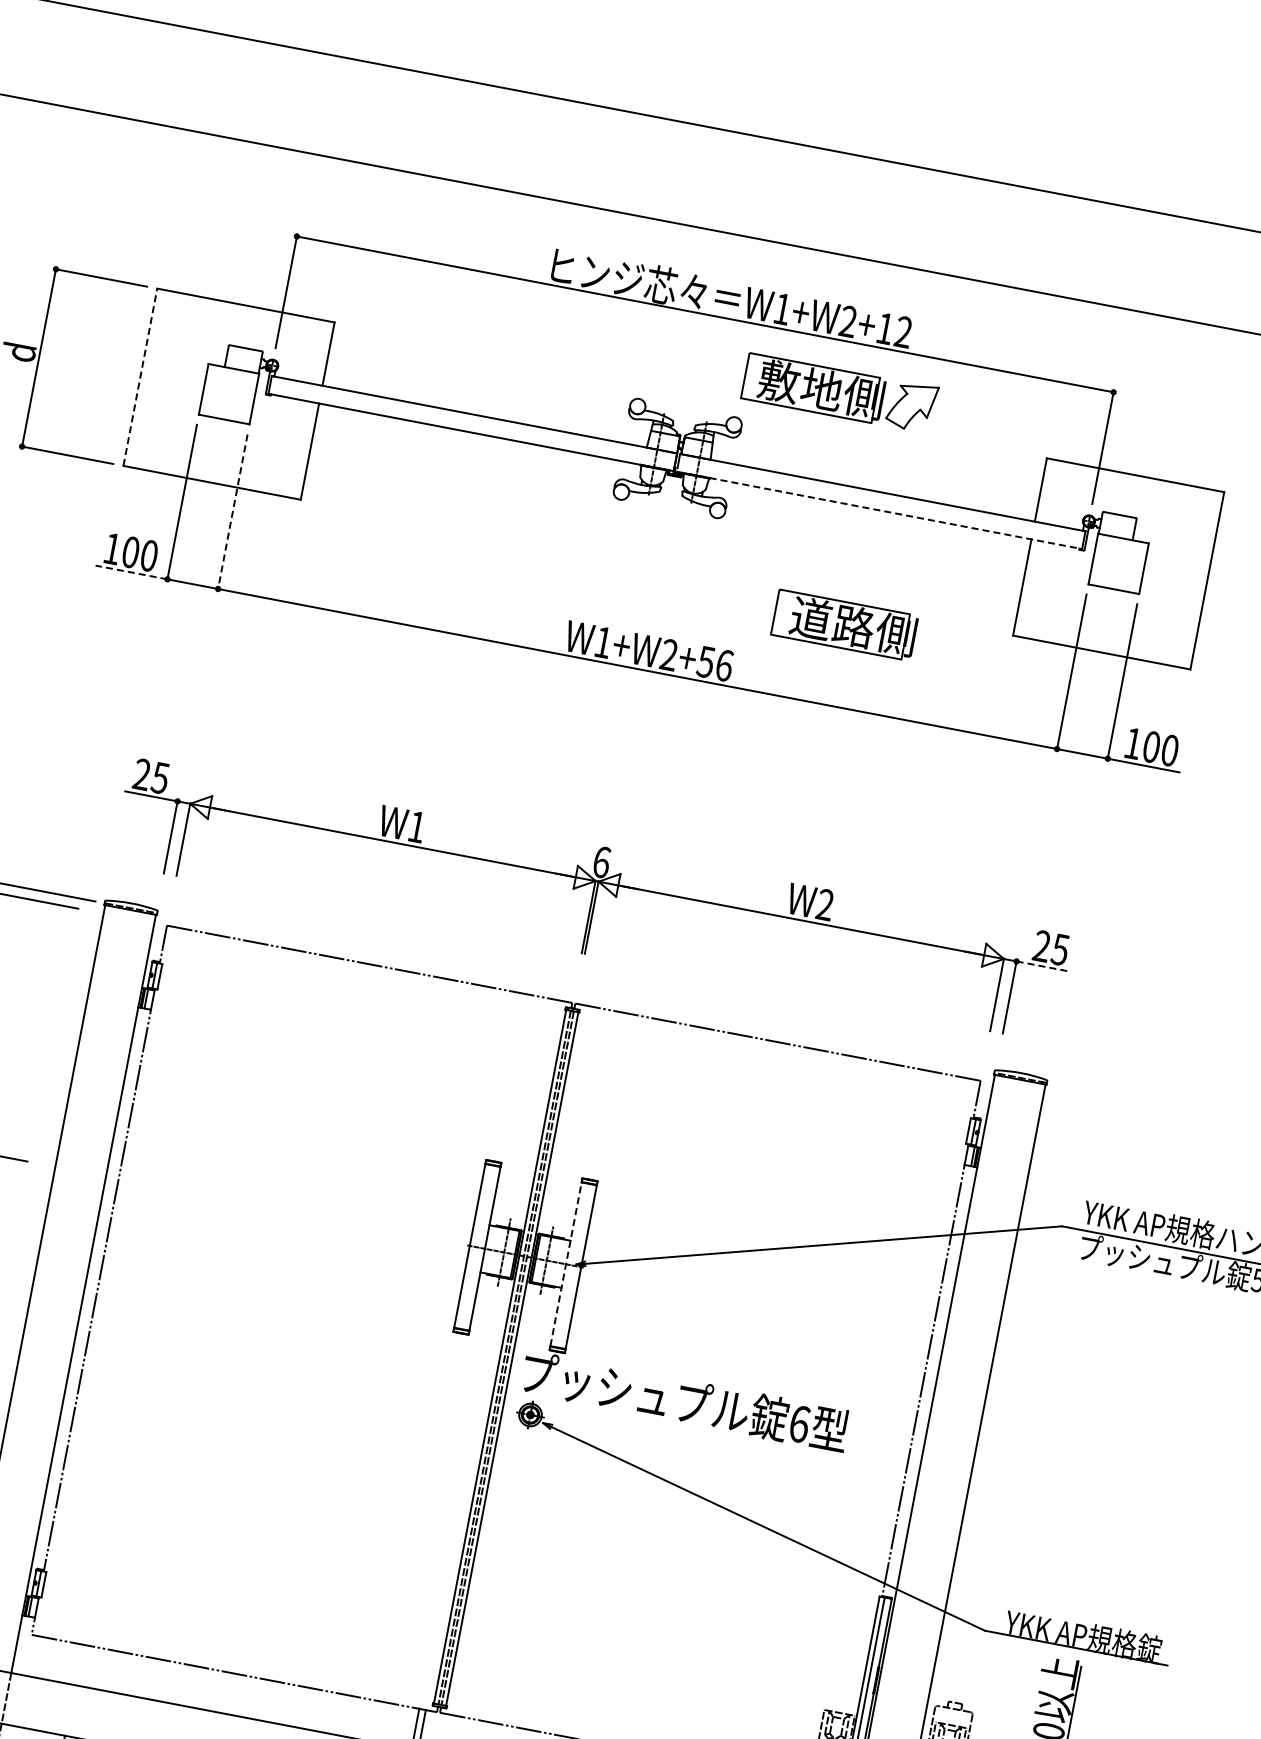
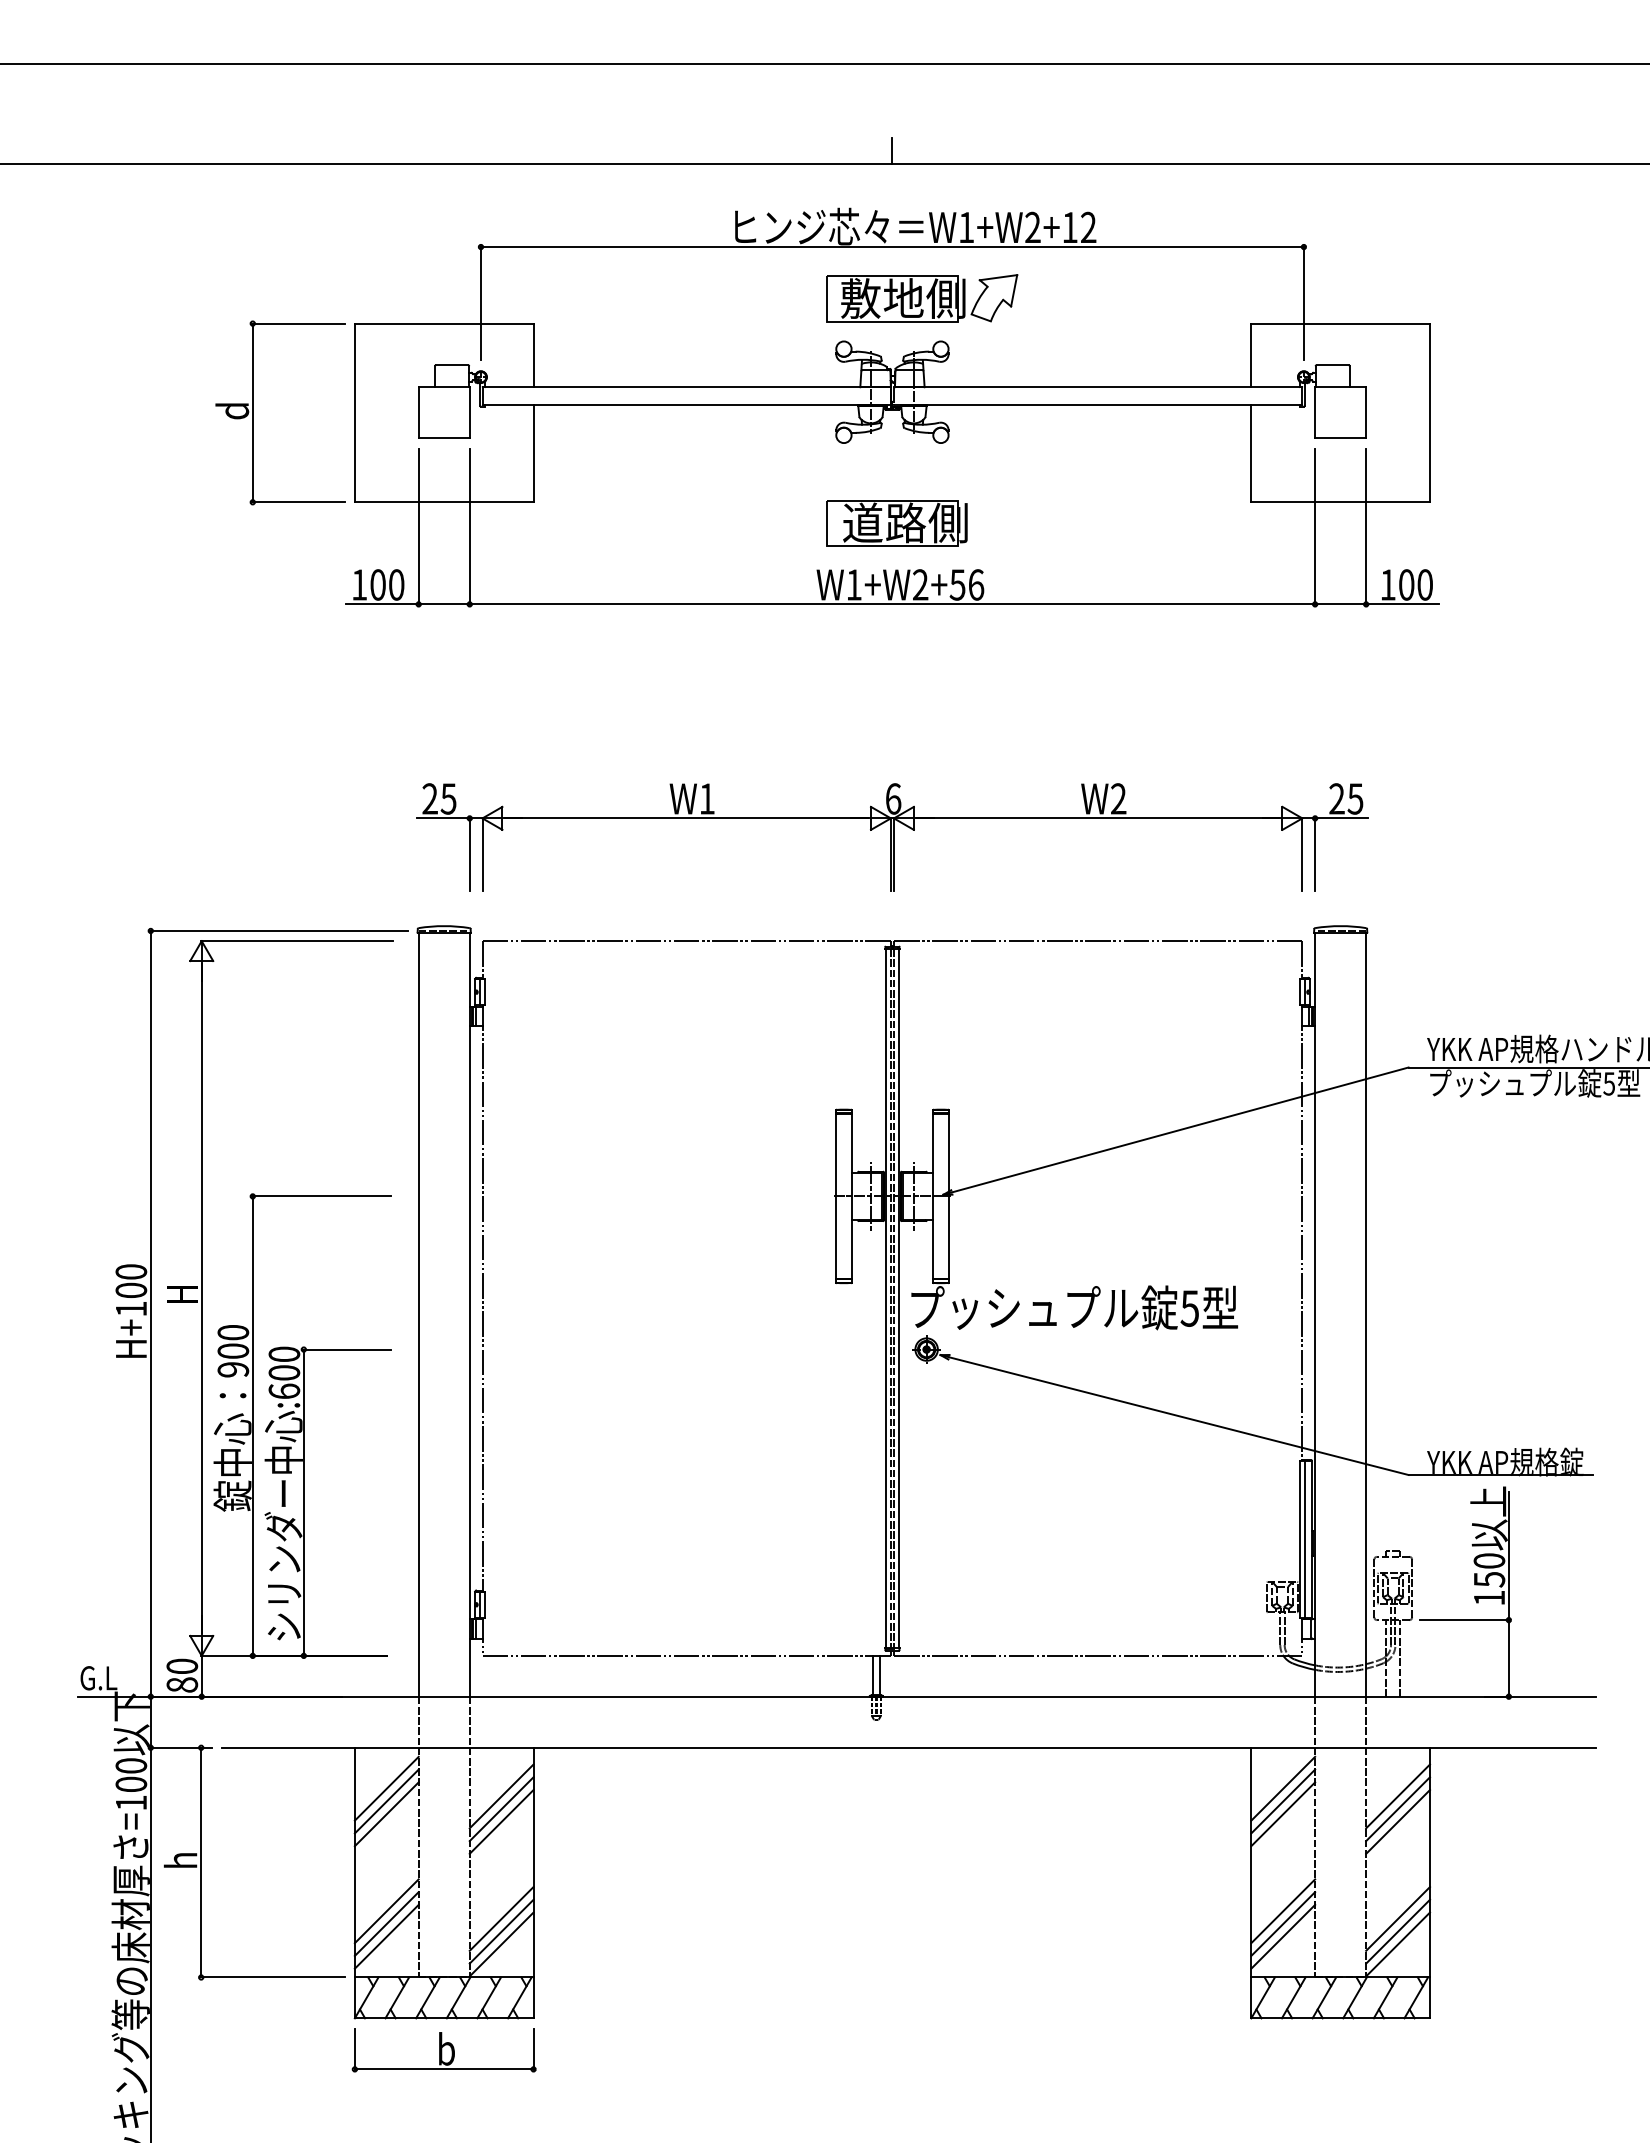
line: (723, 218) -> (892, 150), added
line: (140, 376) -> (354, 412), dashed -> solid
part: (840, 393) -> (922, 298), moved
line: (879, 510) -> (1098, 405), dashed -> solid
line: (232, 512) -> (469, 527), dashed -> solid
line: (131, 572) -> (382, 604), dashed -> solid
part: (844, 625) -> (896, 523), moved
line: (1043, 966) -> (1342, 818), dashed -> solid
line: (566, 1263) -> (933, 1195), dashed -> solid
text: (799, 1424) -> (1189, 1308), 6 -> 5

